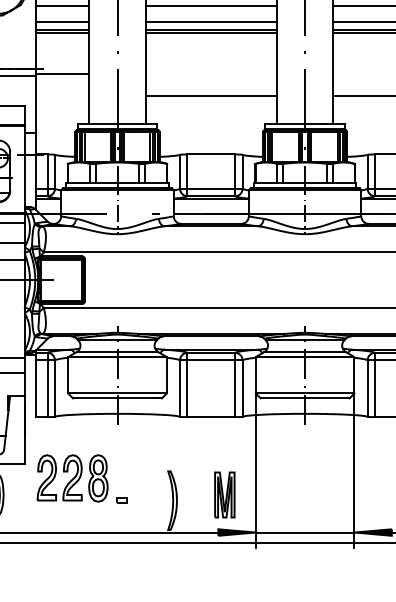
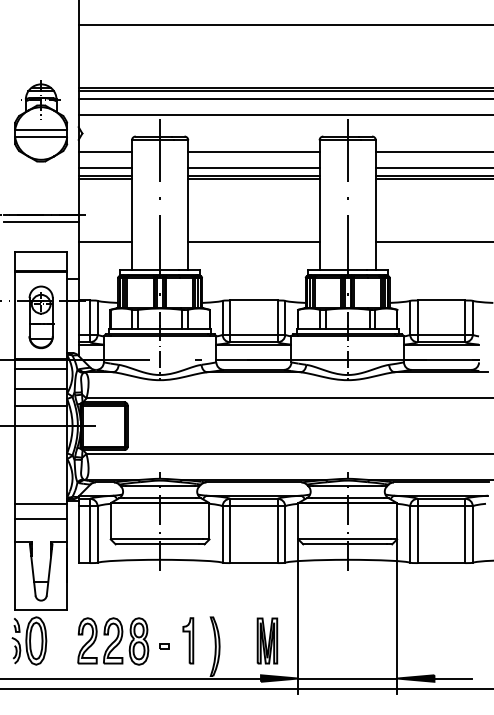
line: (62, 74) -> (105, 242), moved
part: (72, 478) -> (113, 641), moved
part: (145, 494) -> (188, 640), added

